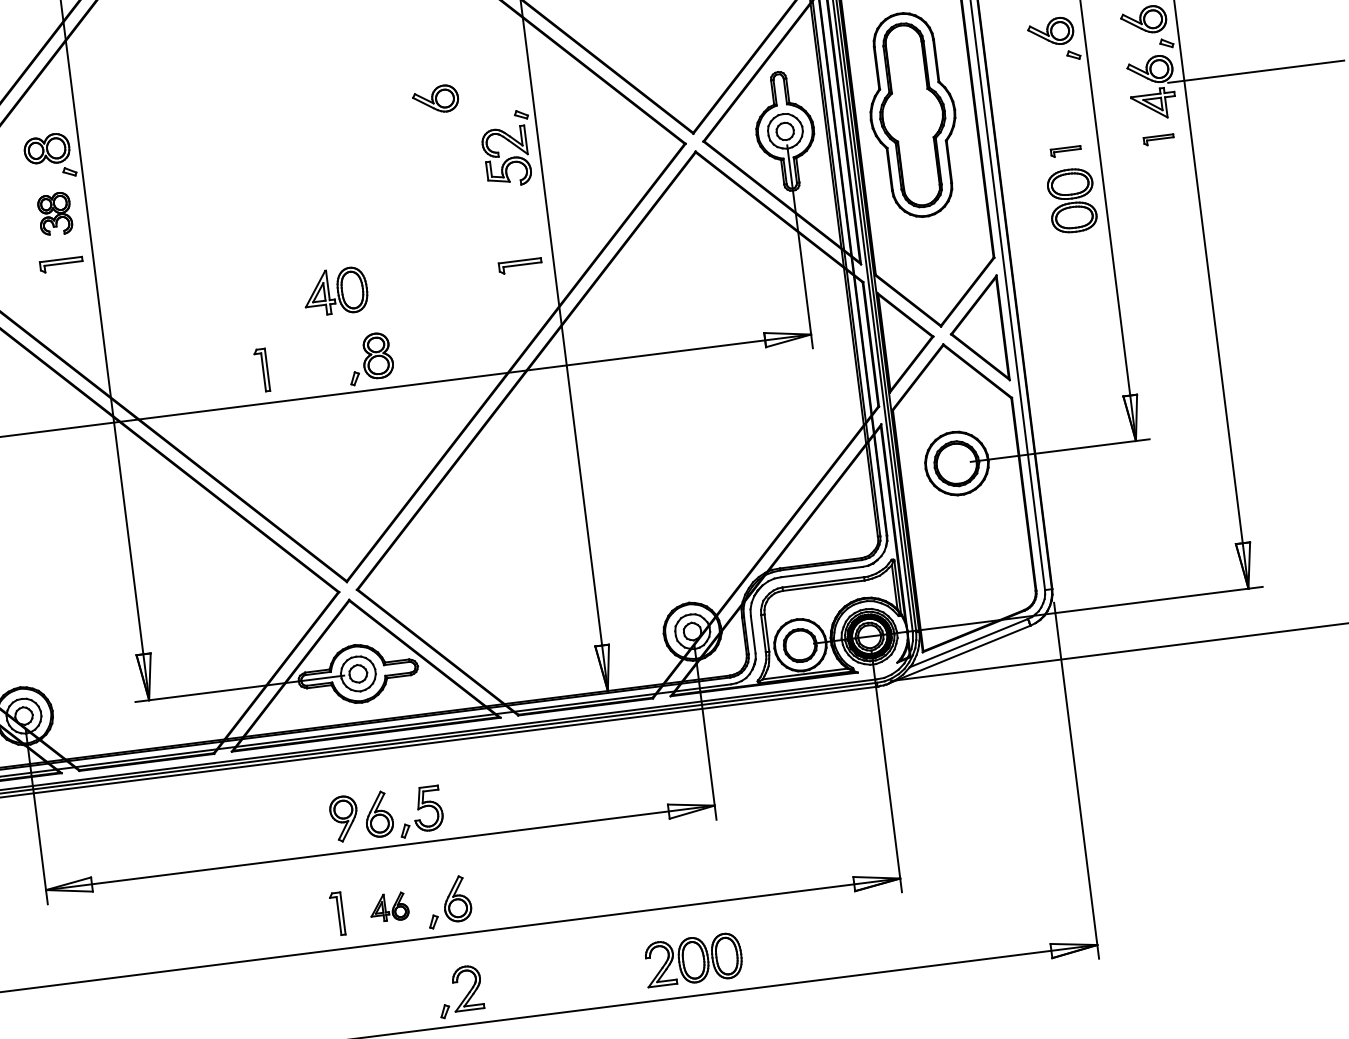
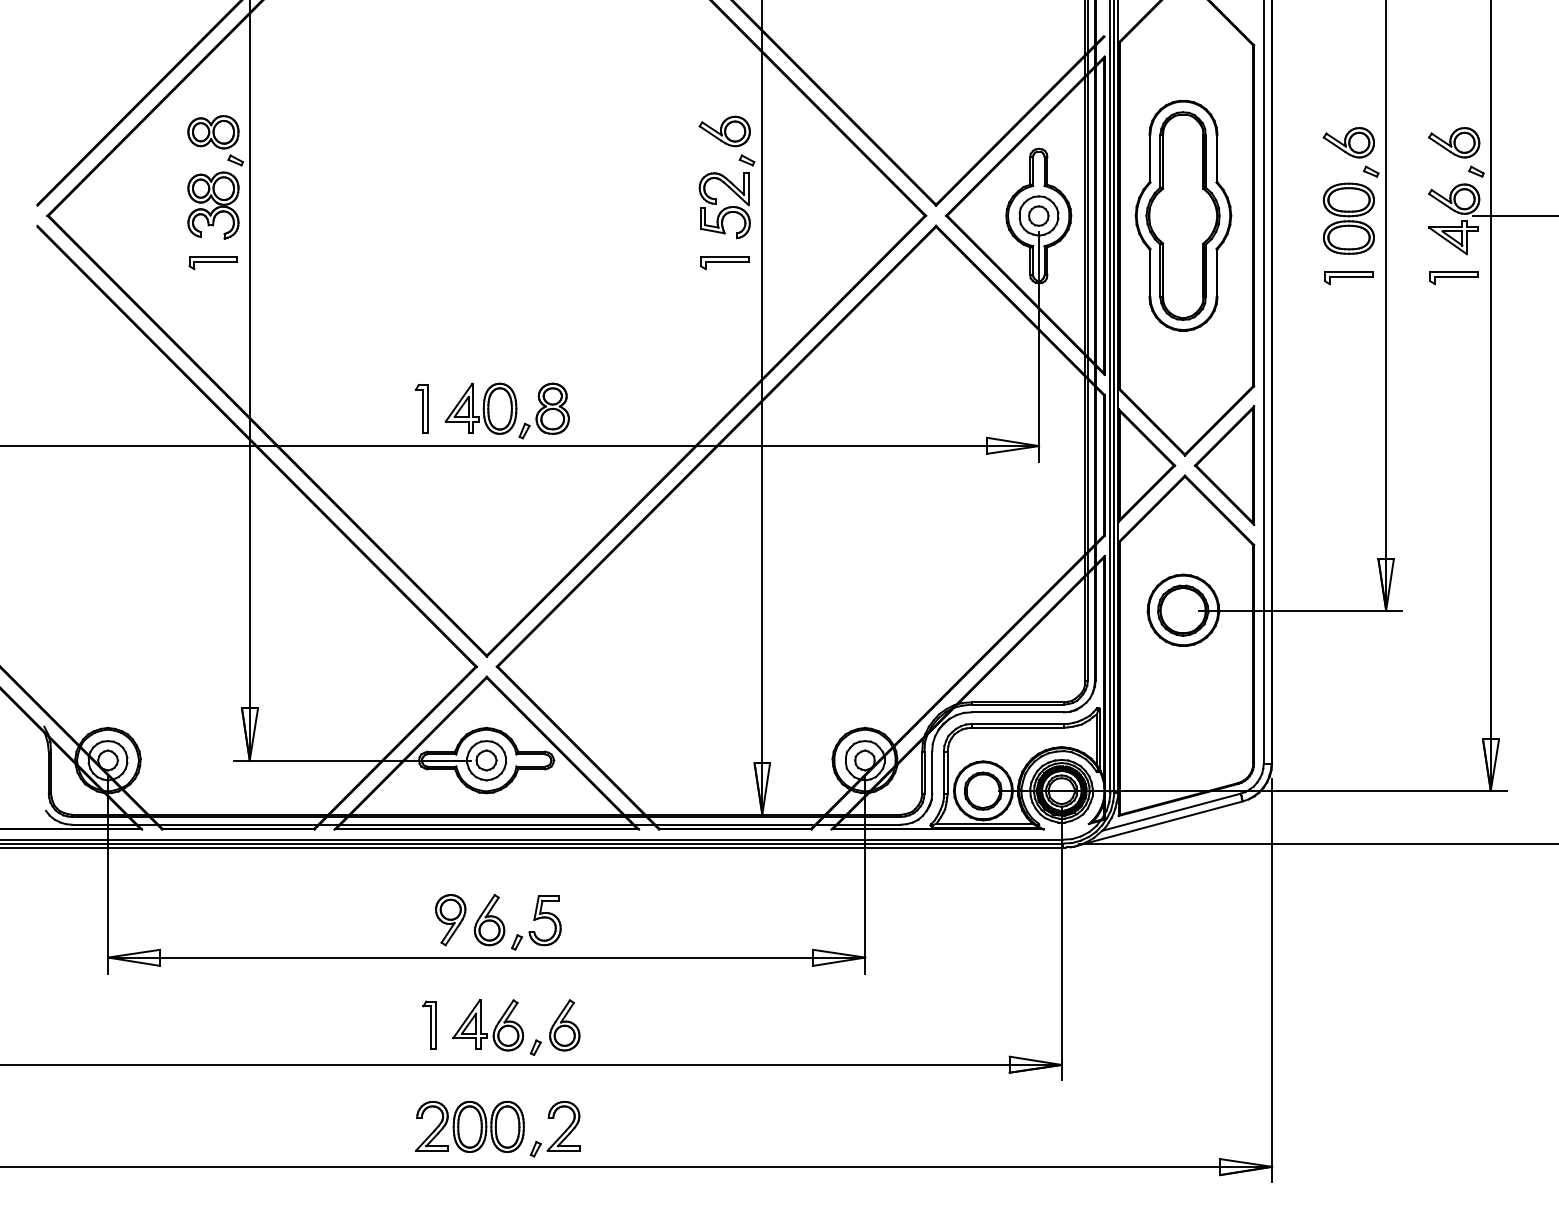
part: (435, 99) -> (724, 131), moved
part: (1158, 140) -> (1453, 278), size x1.43
part: (1065, 152) -> (1348, 278), size x1.43
part: (1071, 200) -> (1348, 218), moved
part: (55, 214) -> (213, 205), size x1.43
part: (520, 266) -> (724, 263), moved
part: (335, 291) -> (480, 408), moved
part: (388, 907) -> (487, 1025), size x1.67
part: (693, 959) -> (469, 1126), moved

